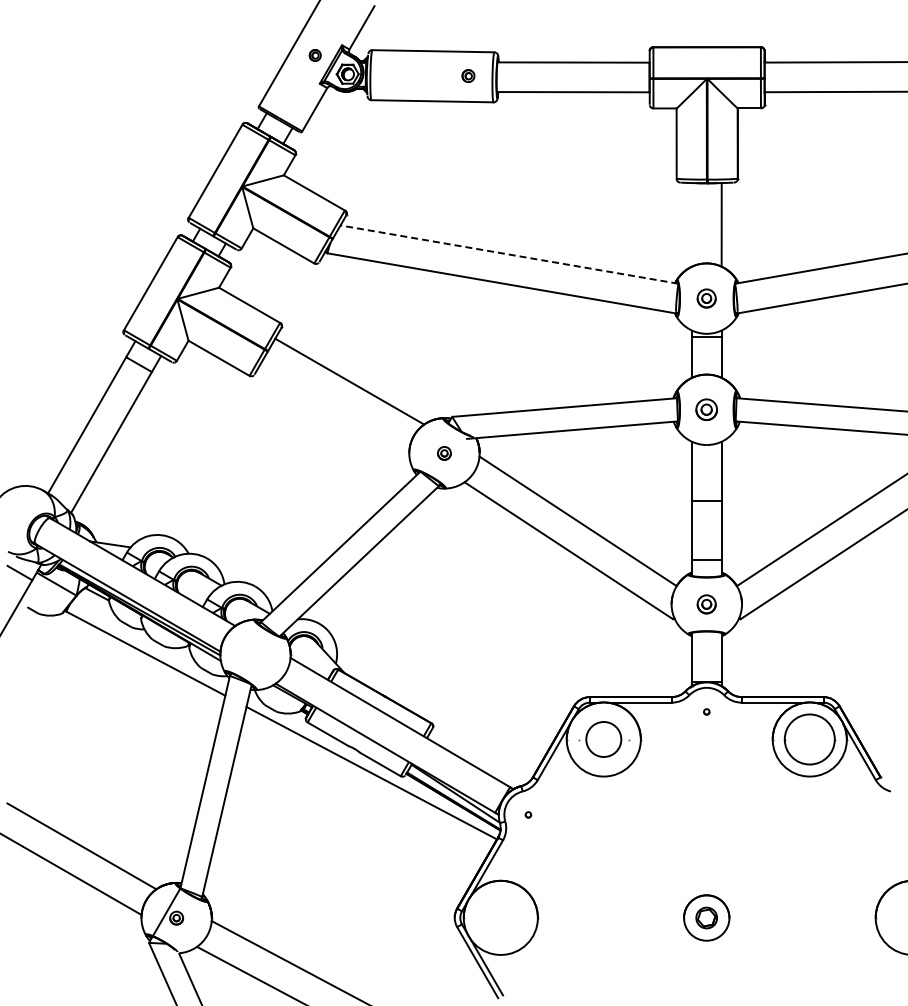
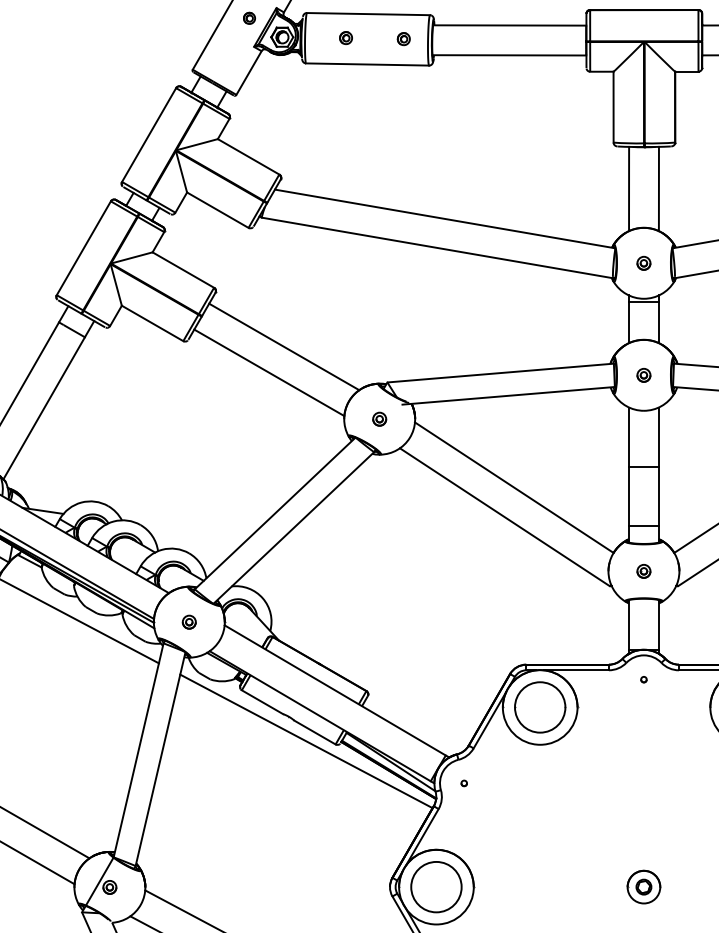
part: (410, 74) -> (345, 37), added
line: (692, 224) -> (629, 188), added
line: (508, 254) -> (444, 218), dashed -> solid
part: (706, 298) -> (643, 263), size x0.71
line: (334, 407) -> (268, 372), added
part: (706, 409) -> (643, 375), size x0.62
part: (706, 604) -> (643, 571), size x0.71
part: (255, 654) -> (189, 621), added
circle: (603, 739) -> (539, 707), size x1.43
circle: (500, 917) -> (436, 886), added
part: (706, 917) -> (643, 886), size x0.71

